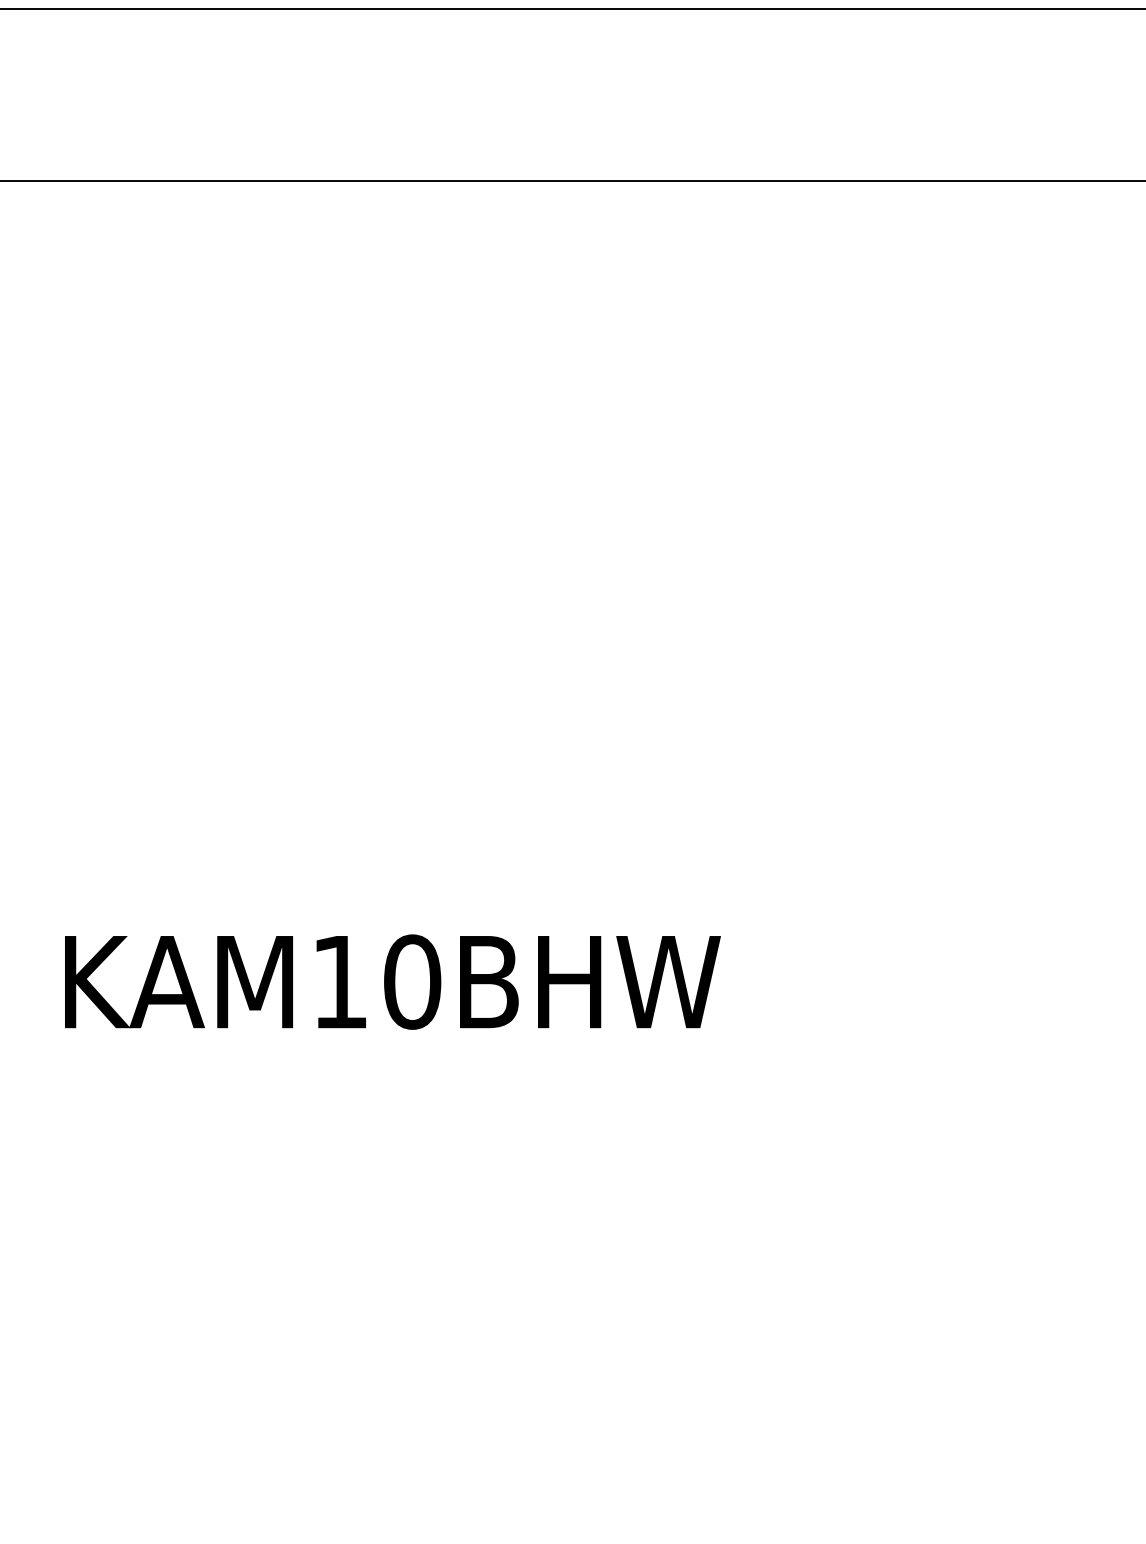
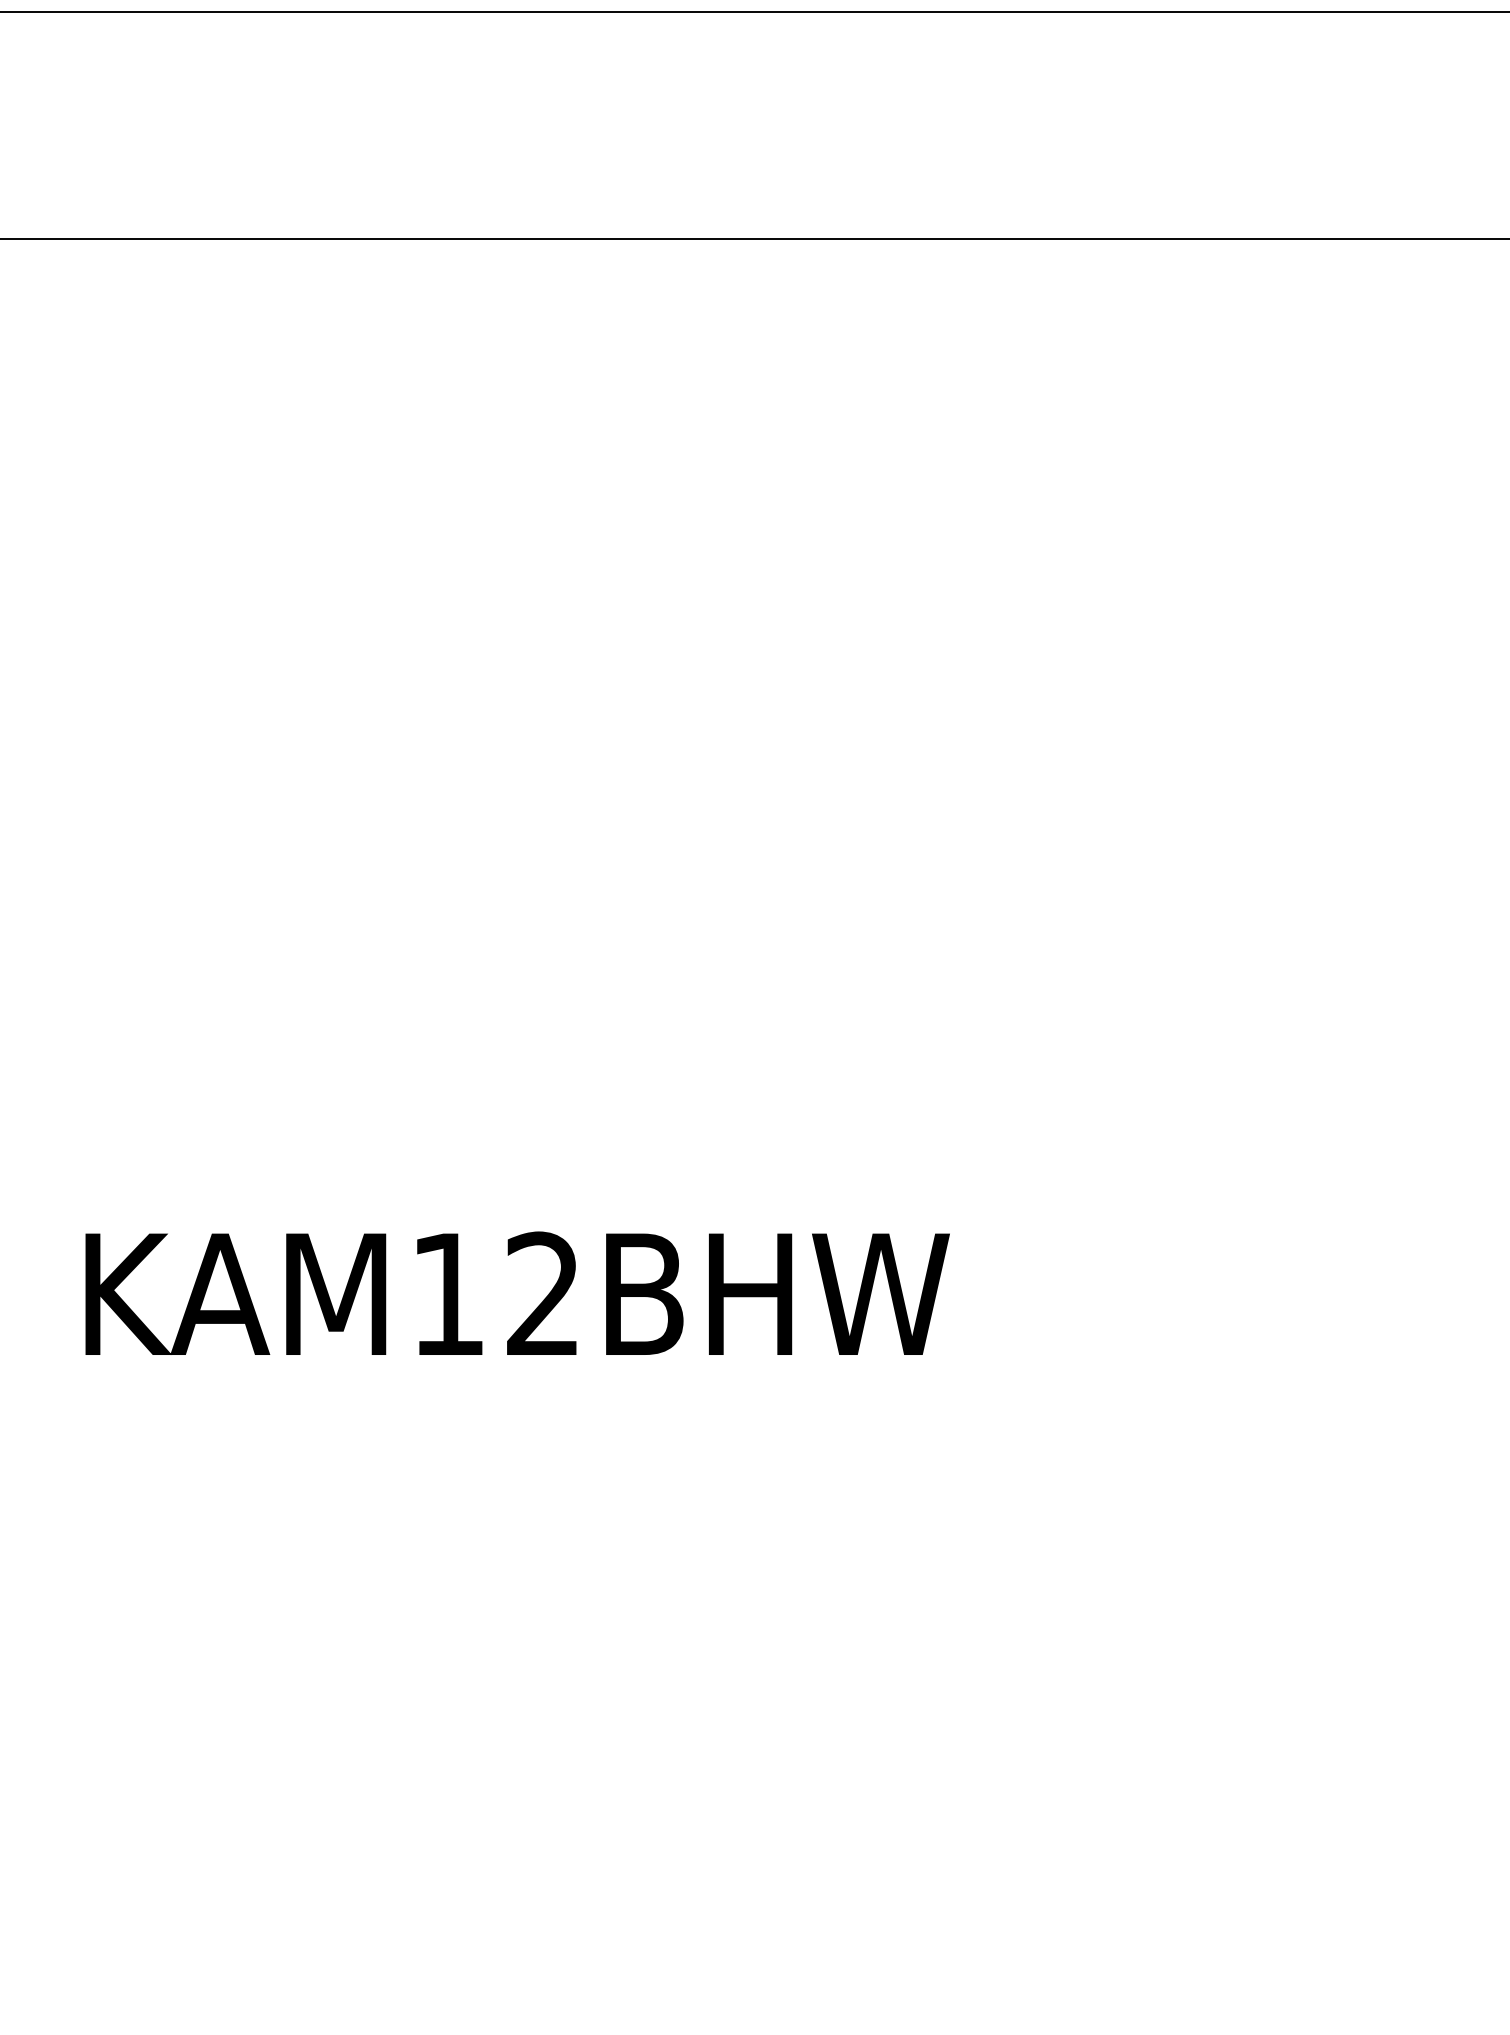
text: (412, 982) -> (543, 1294), KAM10BHW -> KAM12BHW

